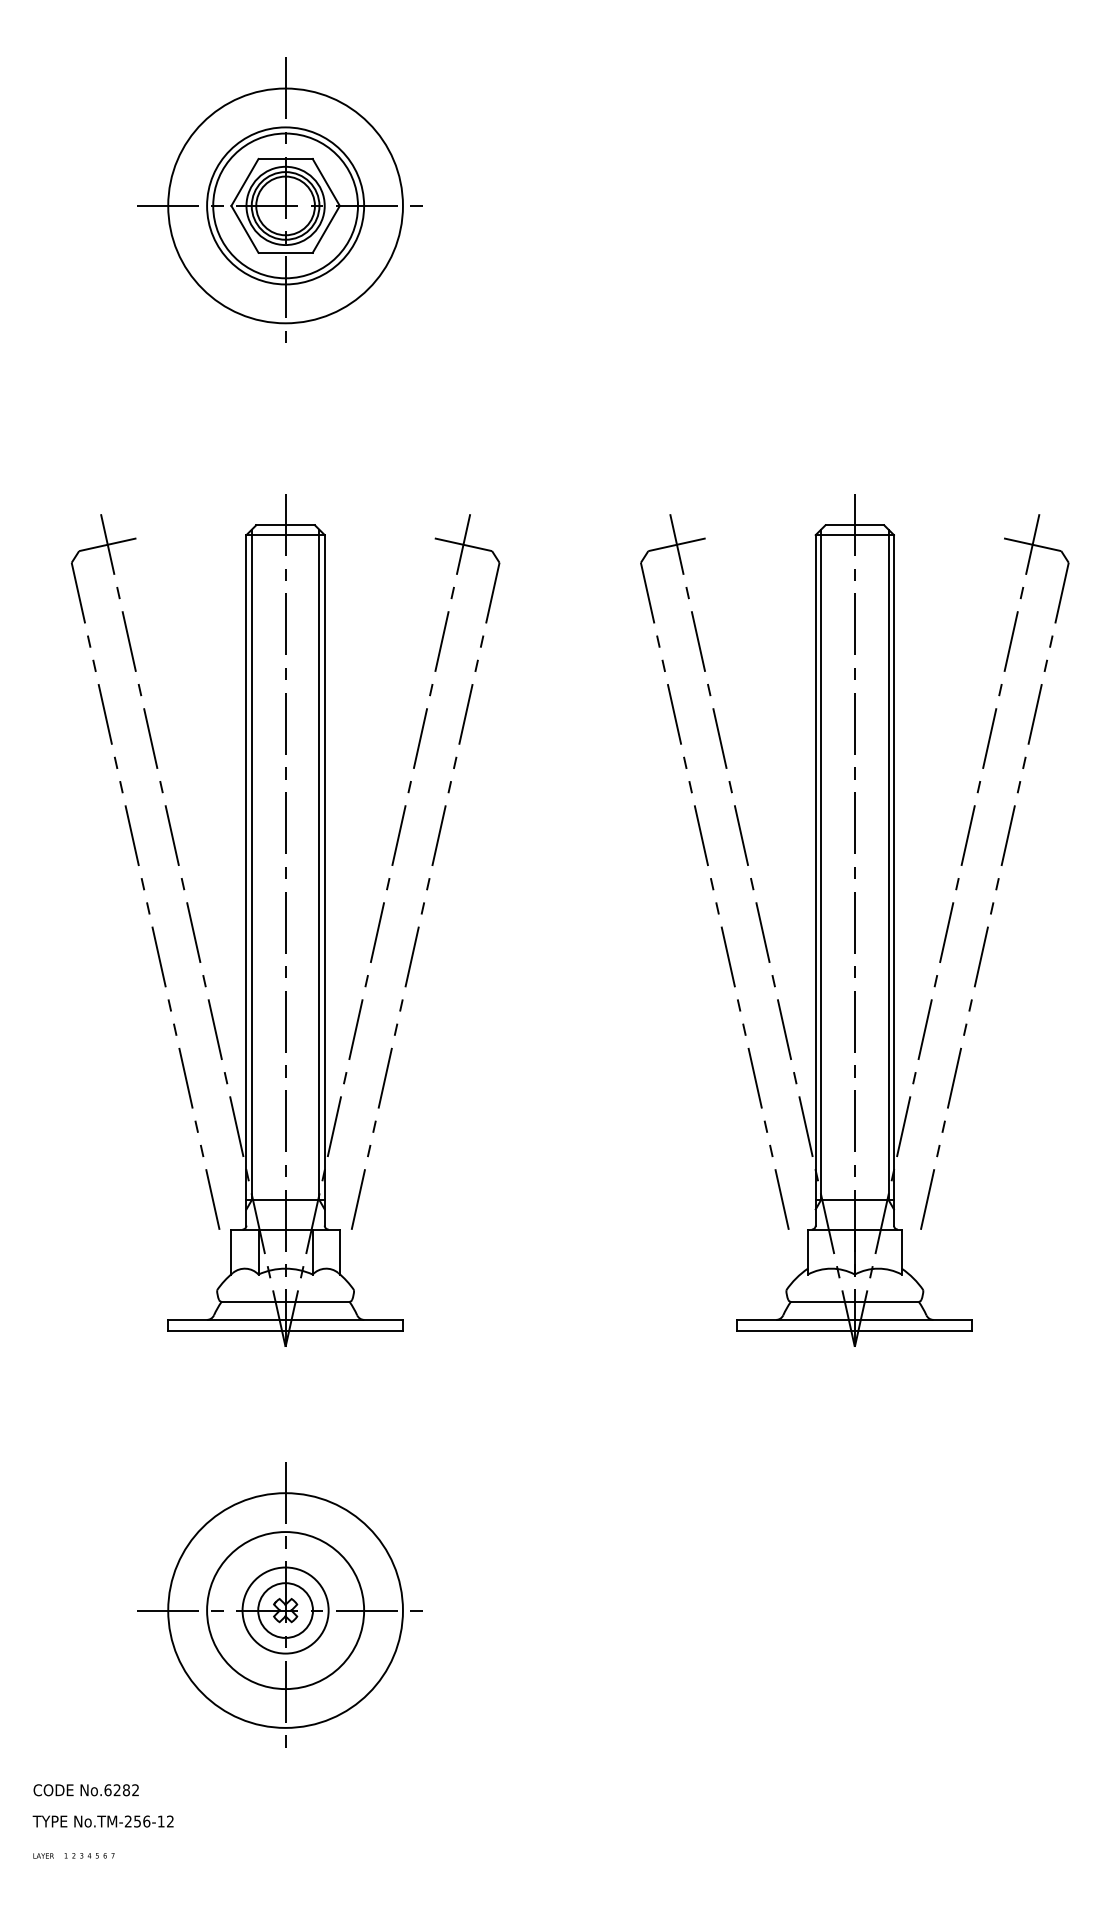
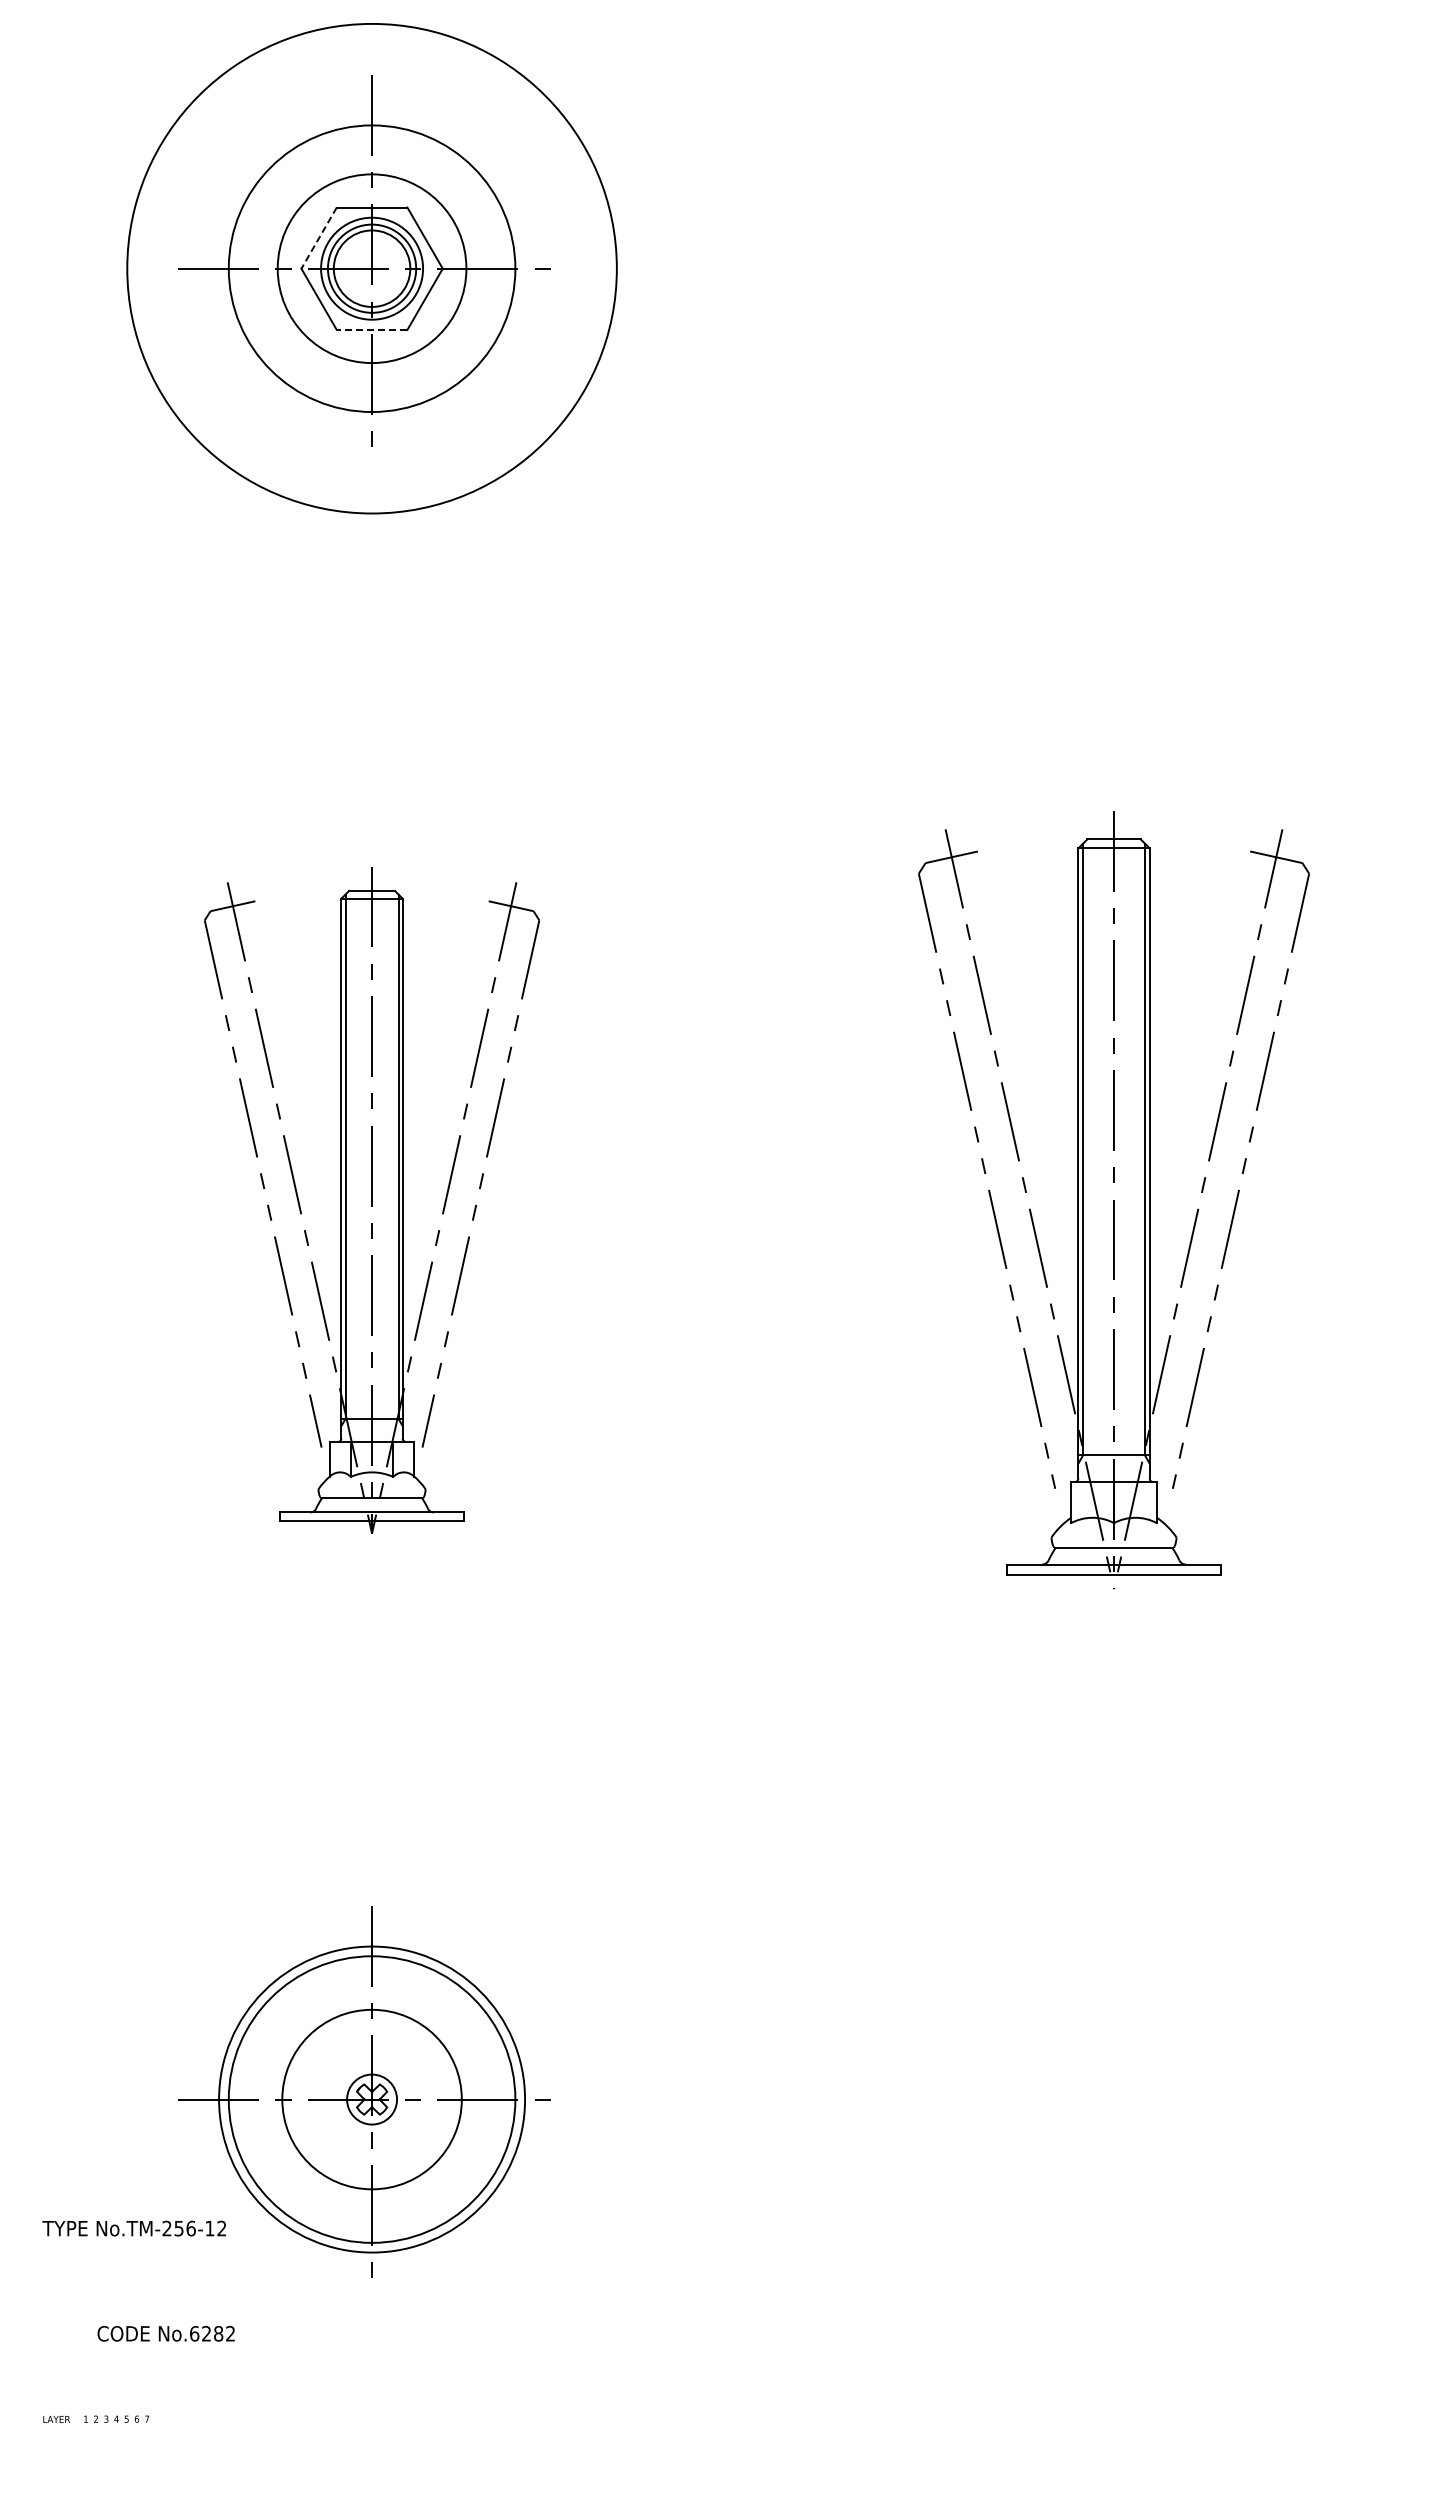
line: (244, 182) -> (318, 238), solid -> dashed
circle: (285, 205) -> (371, 268), size x1.4
circle: (285, 205) -> (372, 268), size x1.6
line: (285, 252) -> (371, 329), solid -> dashed
part: (285, 920) -> (371, 1199), size x0.6
part: (854, 920) -> (1113, 1199), size x0.7
circle: (285, 1610) -> (371, 2099), size x0.7
circle: (285, 1610) -> (371, 2099), size x1.4
circle: (285, 1610) -> (371, 2099), size x1.6
text: (85, 1790) -> (165, 2333), moved
text: (103, 1821) -> (134, 2228), moved

